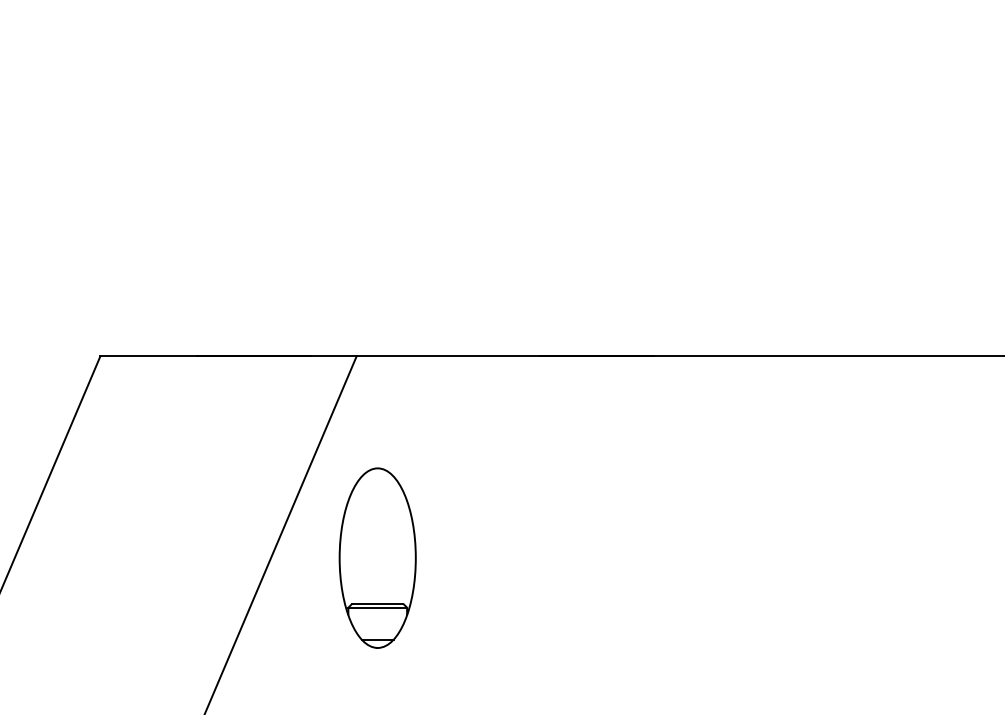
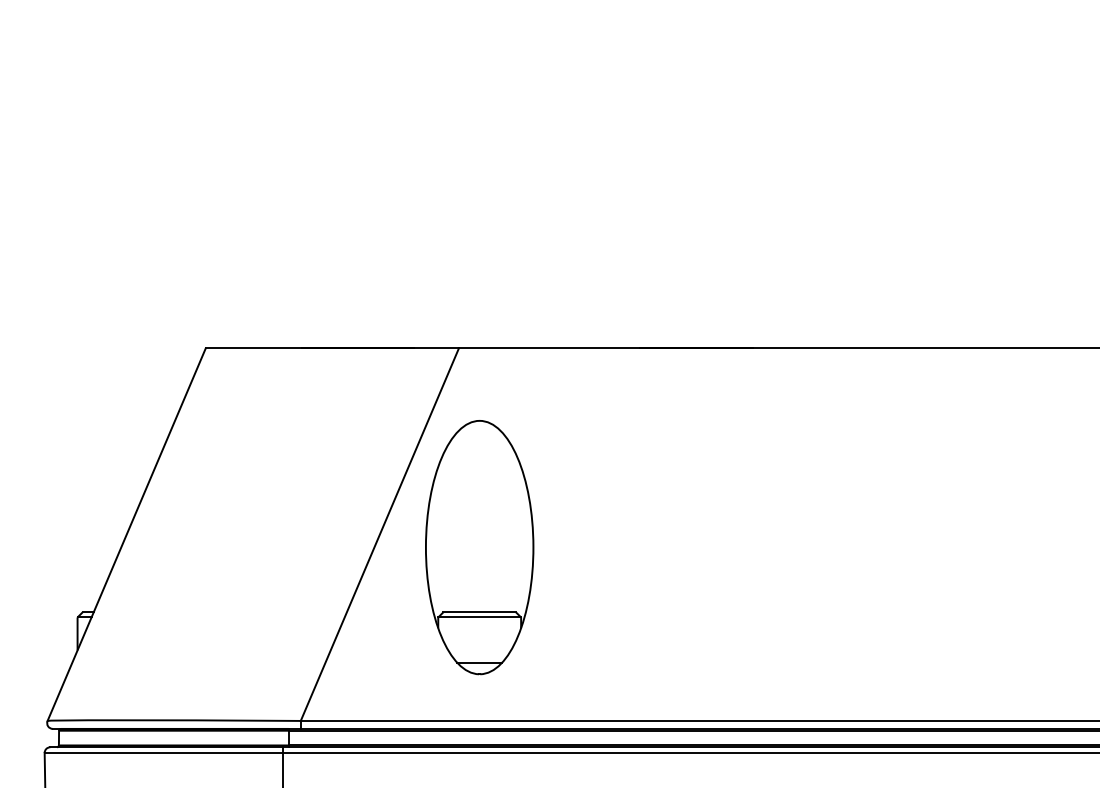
part: (377, 557) -> (479, 547), size x1.43

